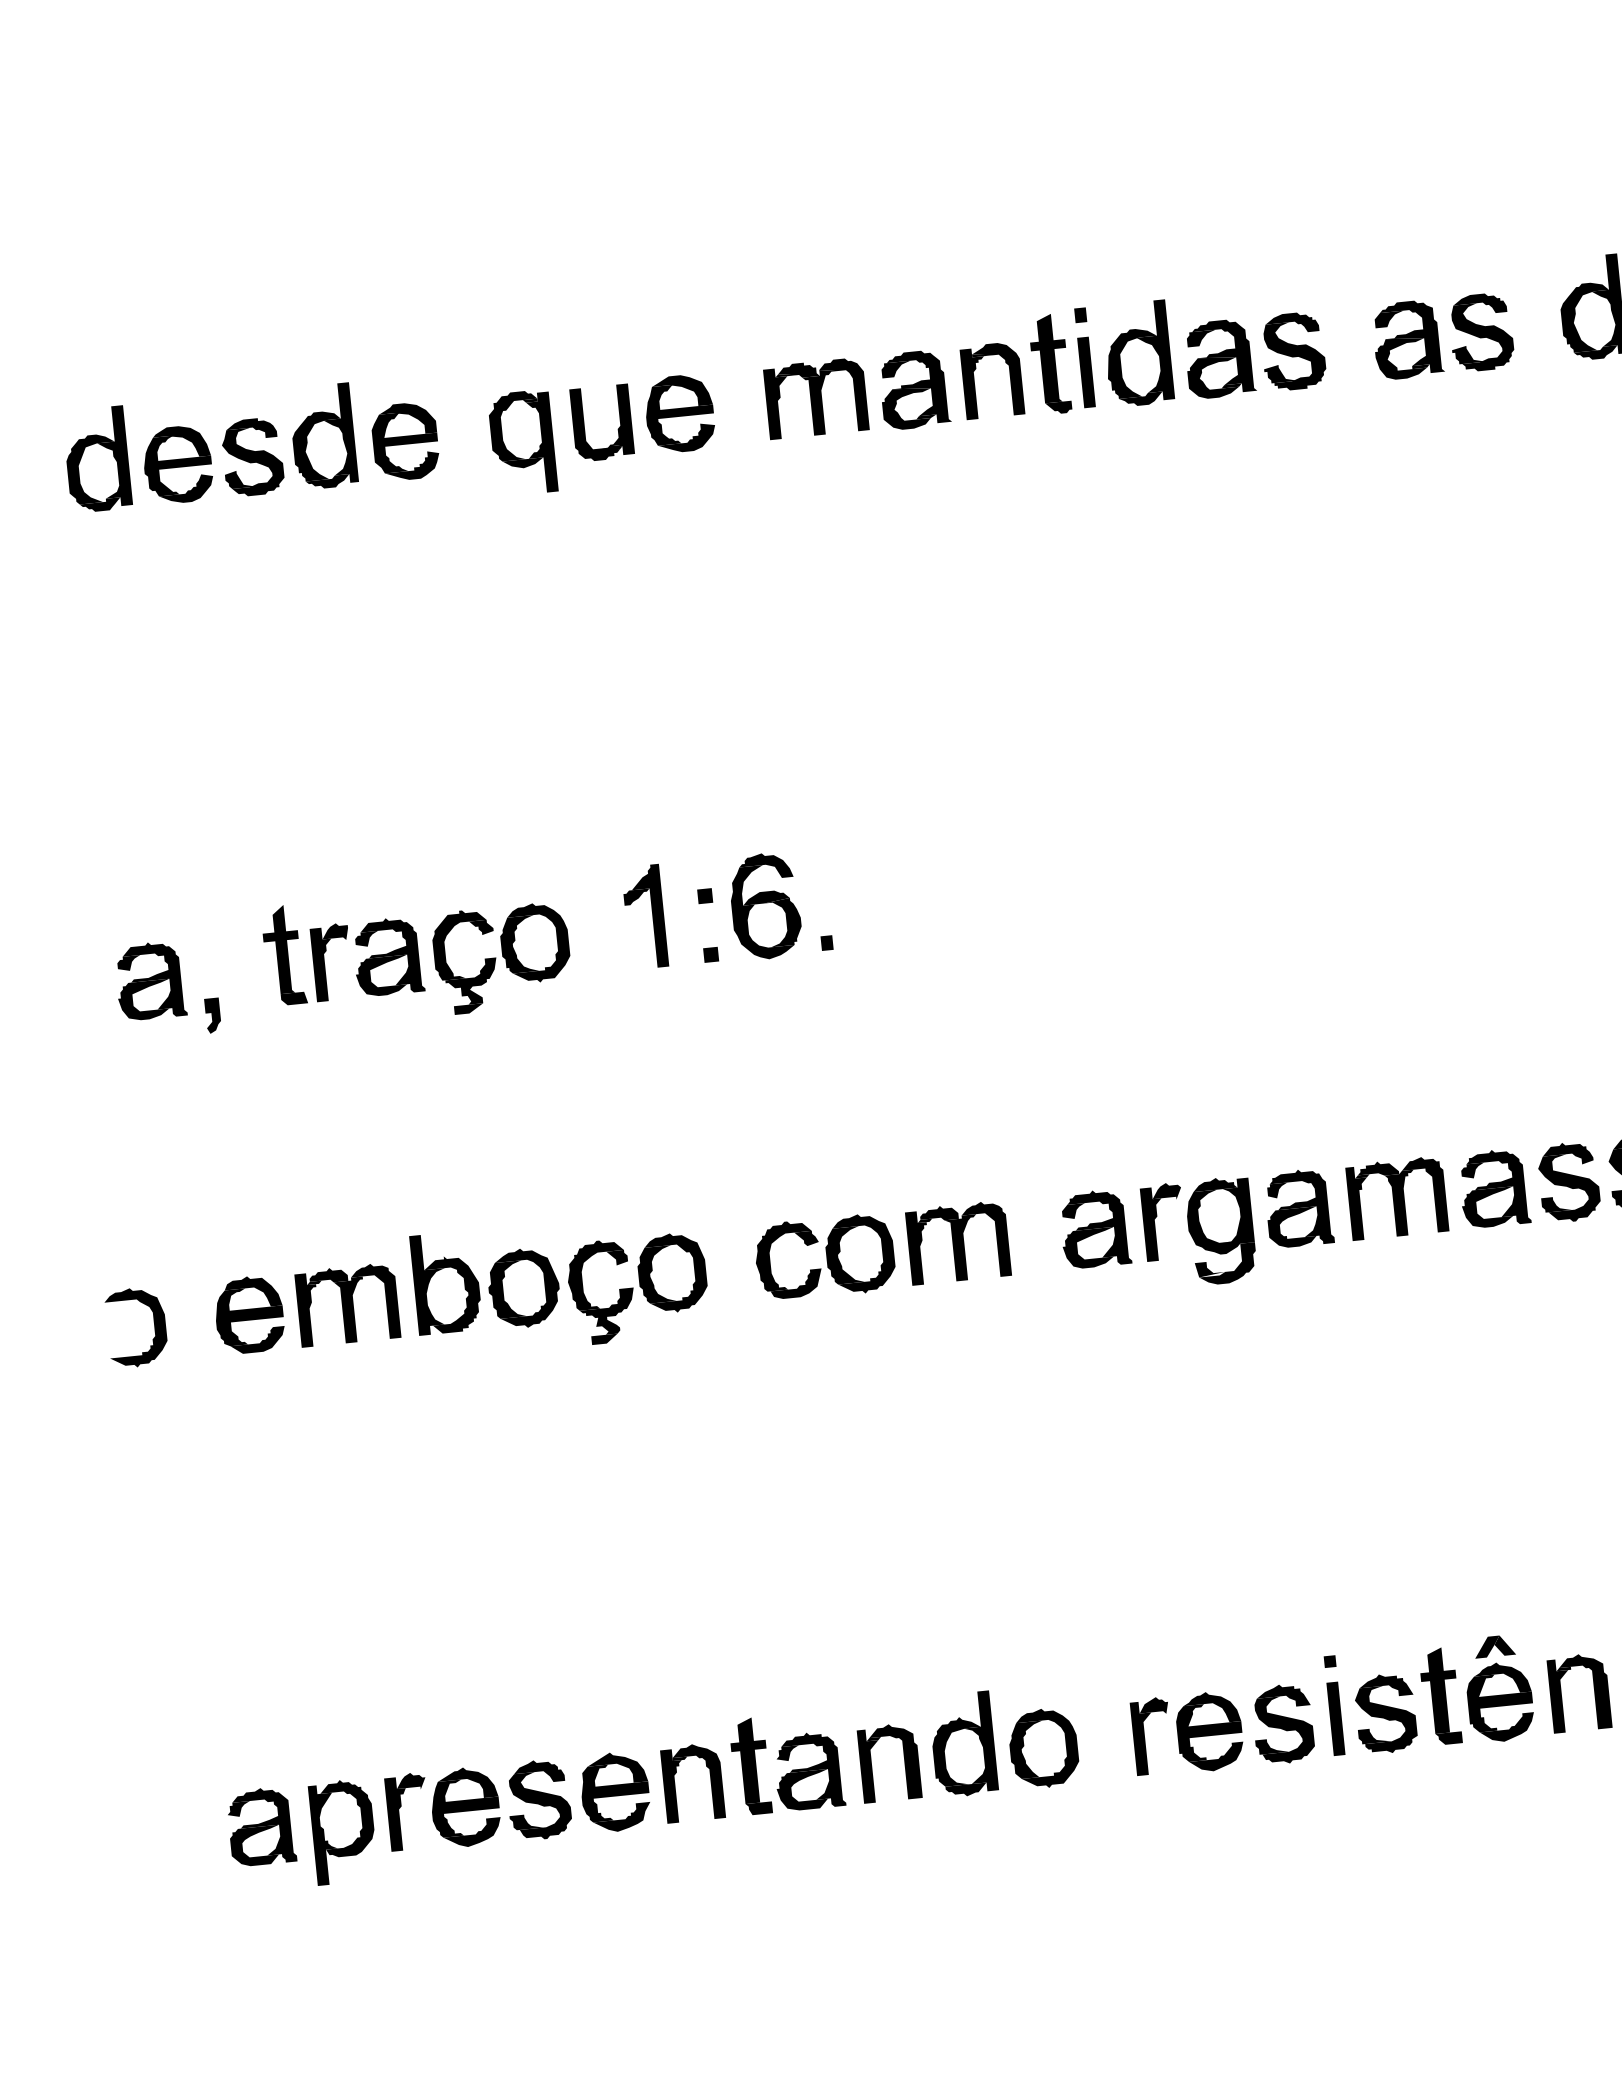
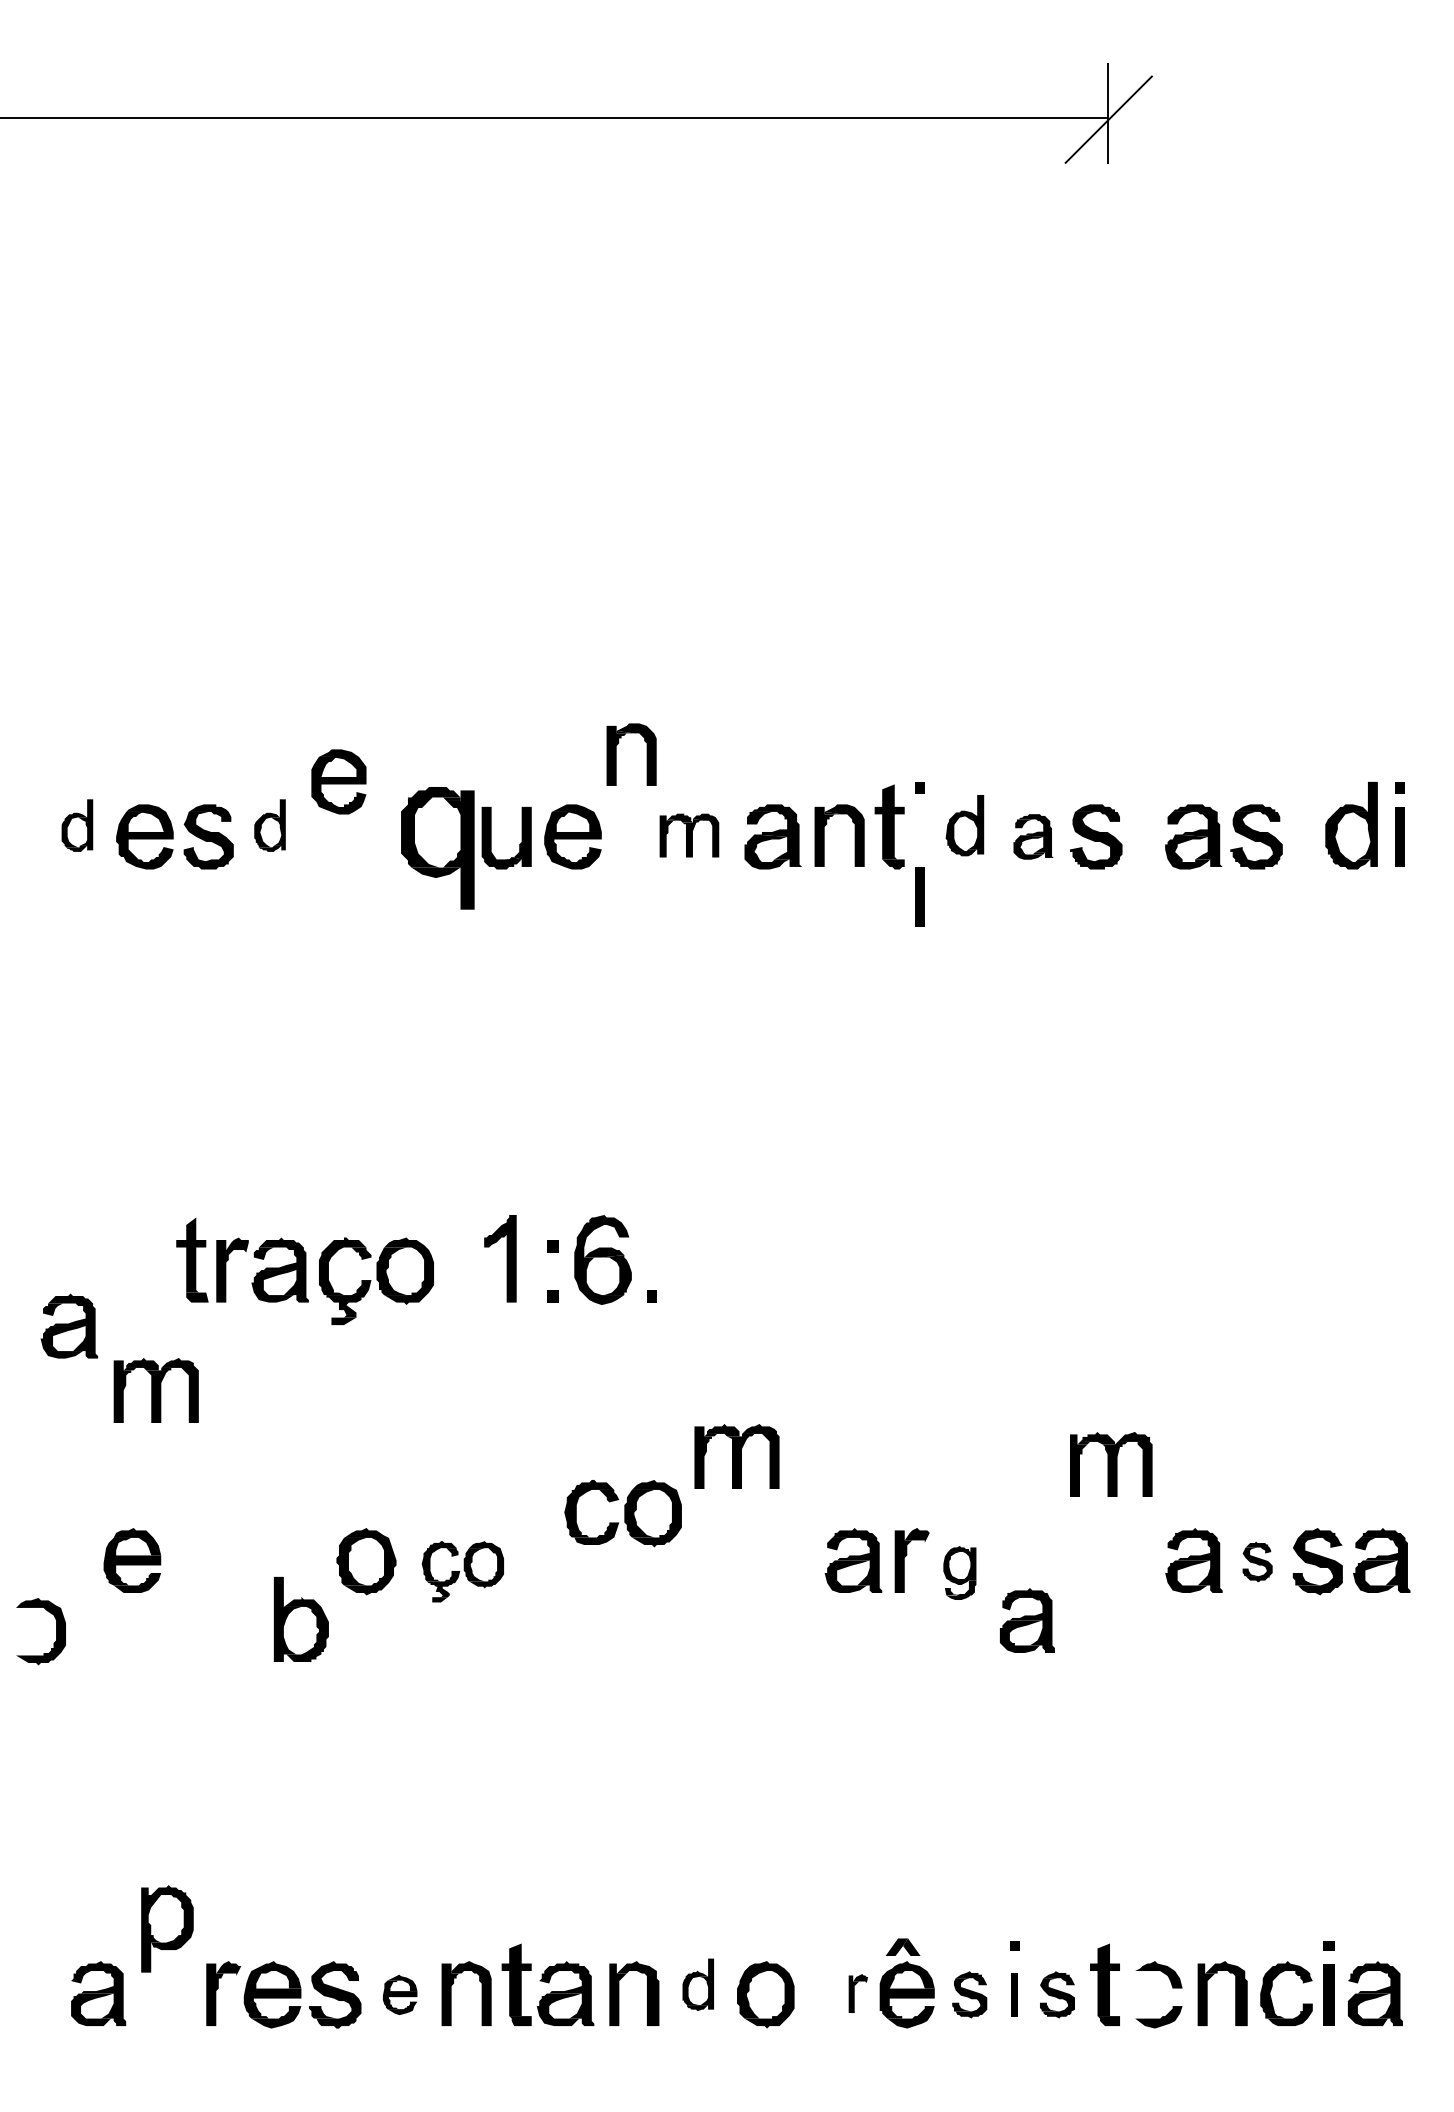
part: (721, 311) -> (616, 754), added
part: (1137, 353) -> (964, 825), size x0.7
part: (1219, 358) -> (1033, 836), size x0.7
part: (1086, 372) -> (919, 896), moved
part: (816, 398) -> (689, 835), size x0.7
part: (322, 436) -> (269, 825), size x0.6
part: (404, 441) -> (338, 781), moved
part: (522, 442) -> (437, 847), size x1.4
part: (97, 459) -> (77, 825), size x0.6
part: (150, 980) -> (69, 1325), moved
fill: (213, 1016) -> (127, 1305), removed
part: (1568, 1181) -> (1257, 1561), size x0.6
part: (1397, 1198) -> (1111, 1464), moved
part: (1298, 1208) -> (1027, 1620), moved
part: (1220, 1230) -> (959, 1572), size x0.6
part: (957, 1242) -> (736, 1456), moved
part: (824, 1257) -> (622, 1513), moved
part: (445, 1282) -> (300, 1619), moved
part: (637, 1288) -> (462, 1571), size x0.7
part: (346, 1304) -> (155, 1390), moved
part: (154, 1325) -> (56, 1631), moved
part: (1495, 1645) -> (903, 1946), moved
fill: (1499, 1701) -> (1154, 1994), removed
part: (1385, 1713) -> (1057, 1994), size x0.7
part: (1335, 1718) -> (1014, 1994), size x0.7
part: (1282, 1723) -> (969, 1994), size x0.7
part: (1152, 1735) -> (858, 1993), size x0.6
part: (963, 1744) -> (698, 1984), size x0.6
part: (614, 1791) -> (399, 1994), size x0.6
part: (343, 1831) -> (167, 1928), moved

